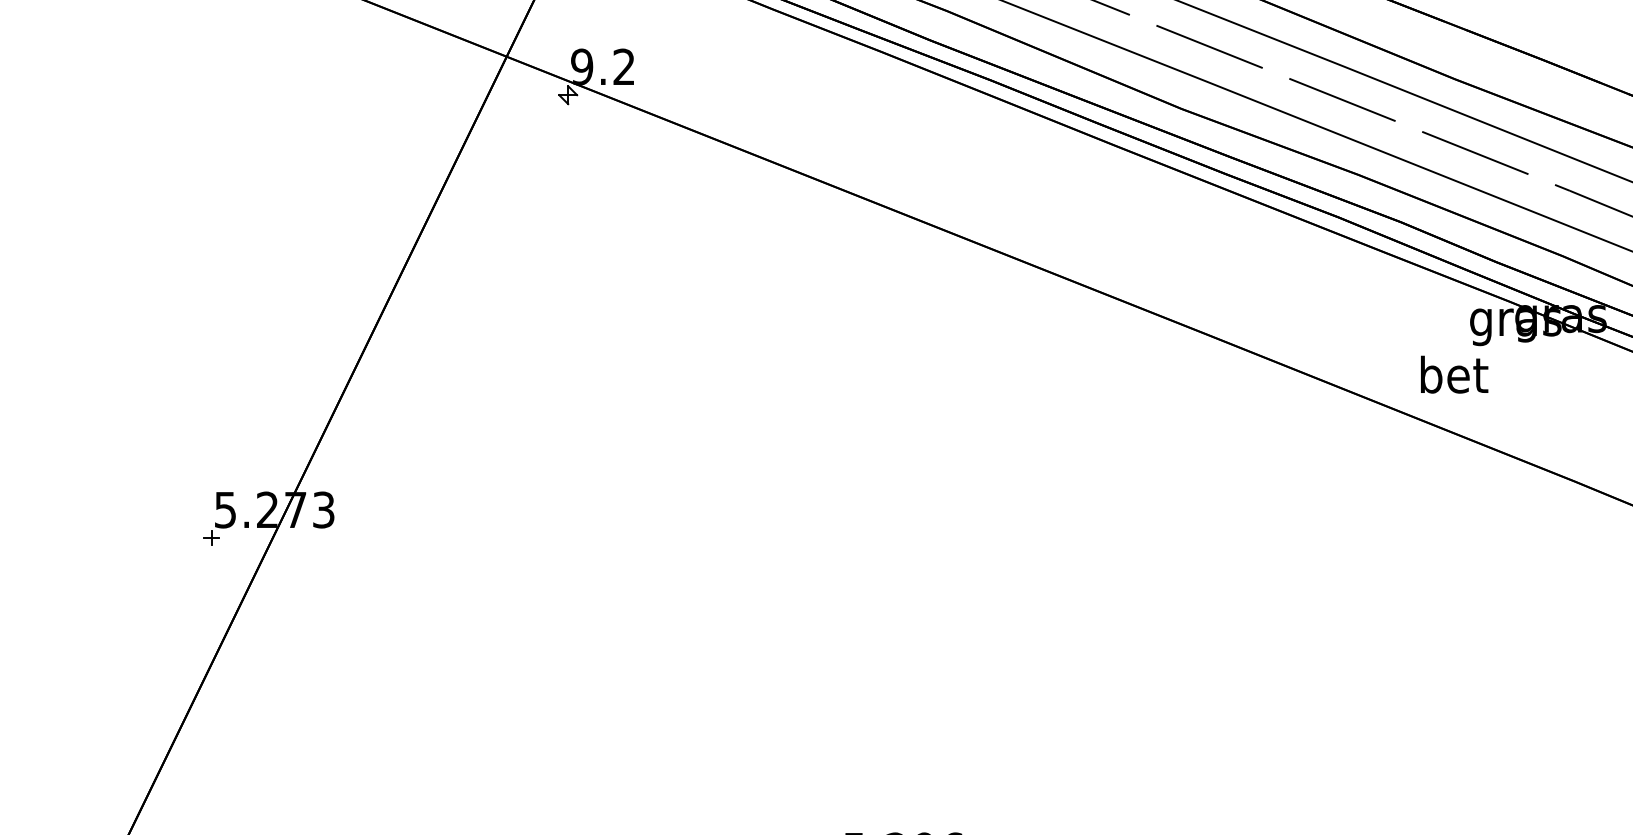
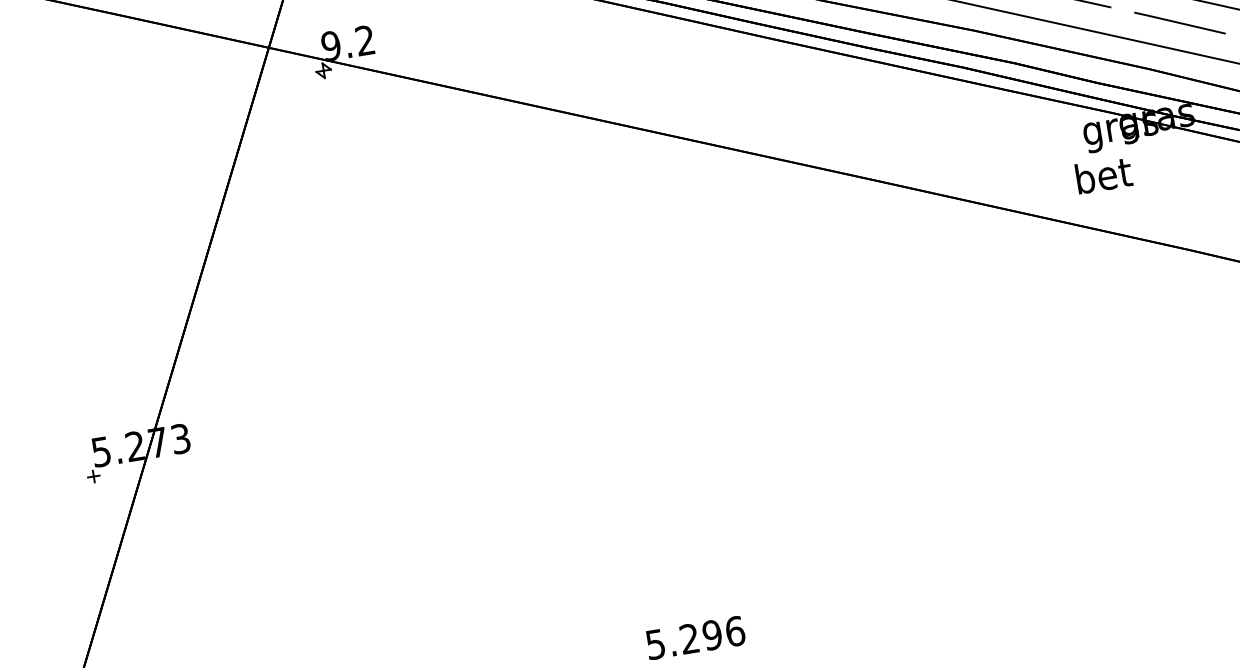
text: (1454, 374) -> (1103, 175), moved

